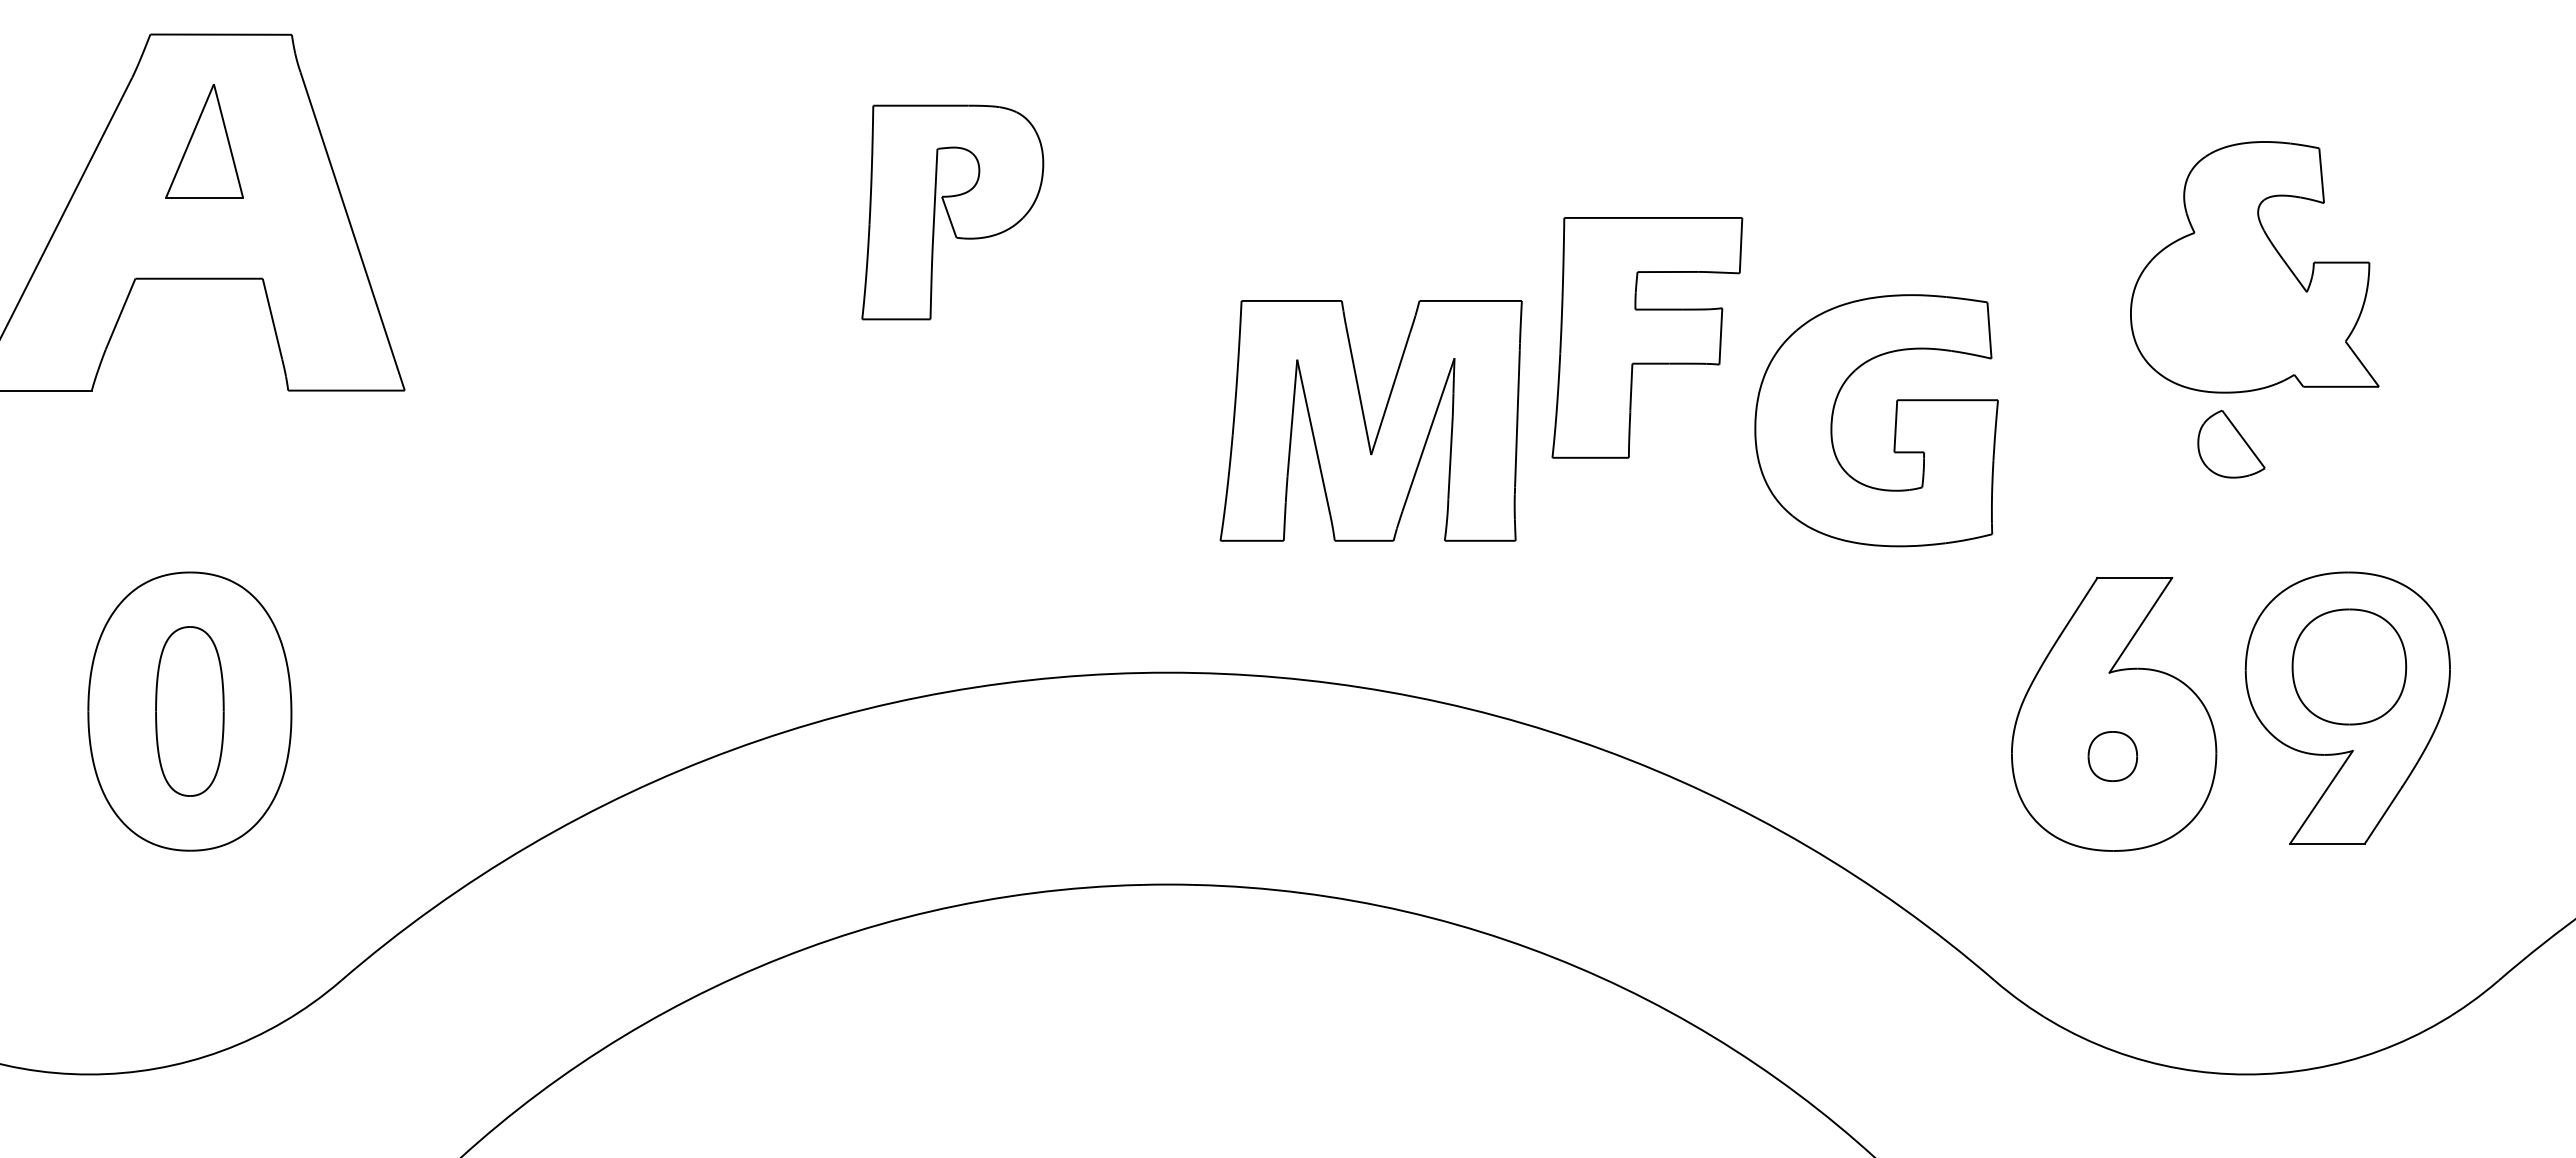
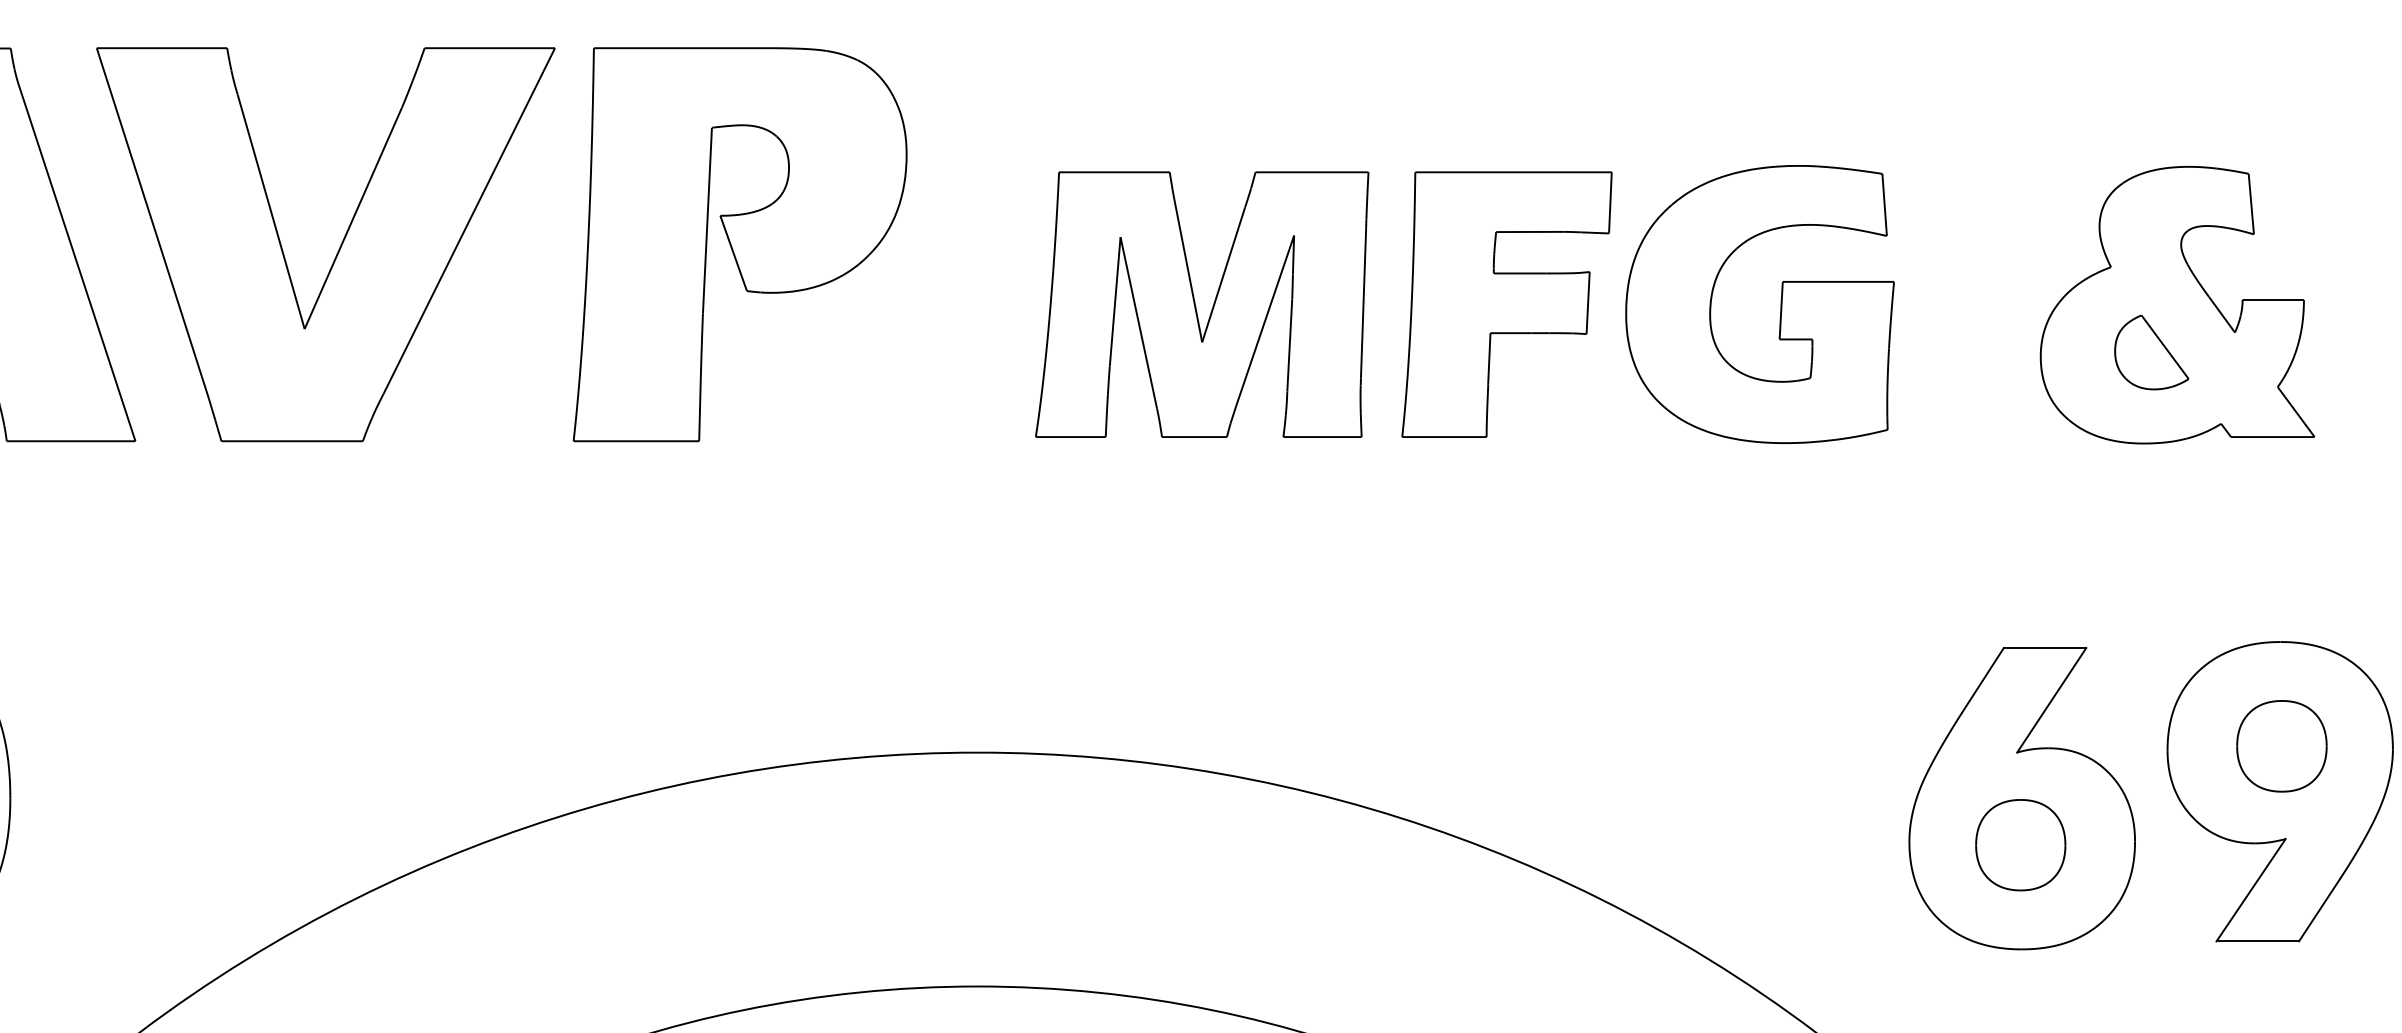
part: (952, 212) -> (740, 244), size x1.67
part: (588, 217) -> (338, 250), added
part: (1647, 337) -> (1507, 304), moved
part: (1370, 420) -> (1201, 304), moved
part: (1894, 426) -> (1779, 310), moved
part: (2231, 443) -> (2151, 351), moved
part: (2349, 666) -> (2282, 745), size x0.71
part: (2112, 756) -> (2020, 845), size x1.67

